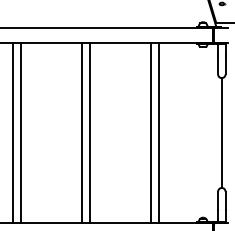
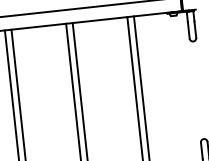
line: (221, 132) -> (198, 89), removed

